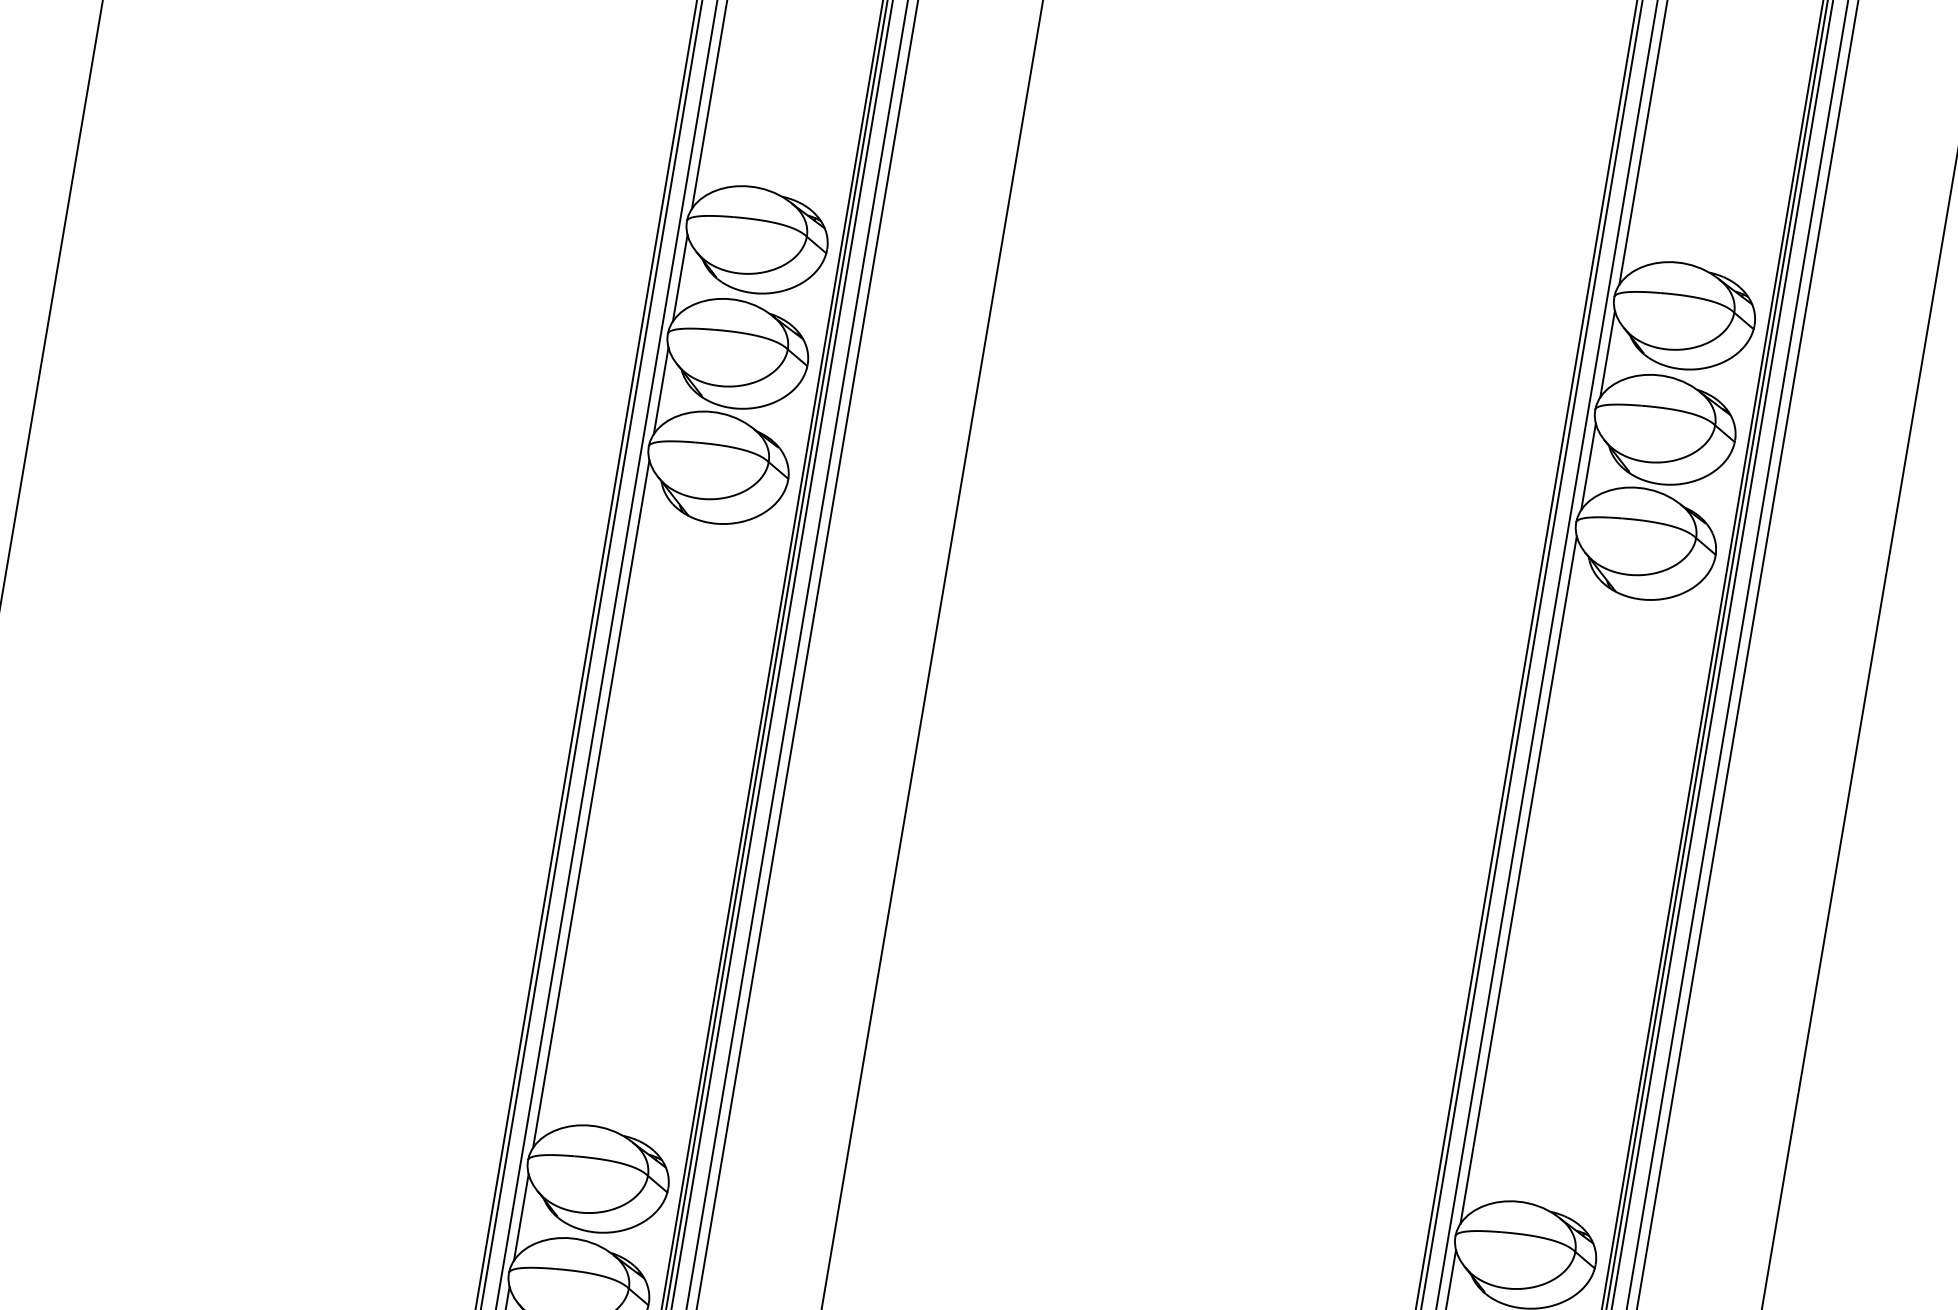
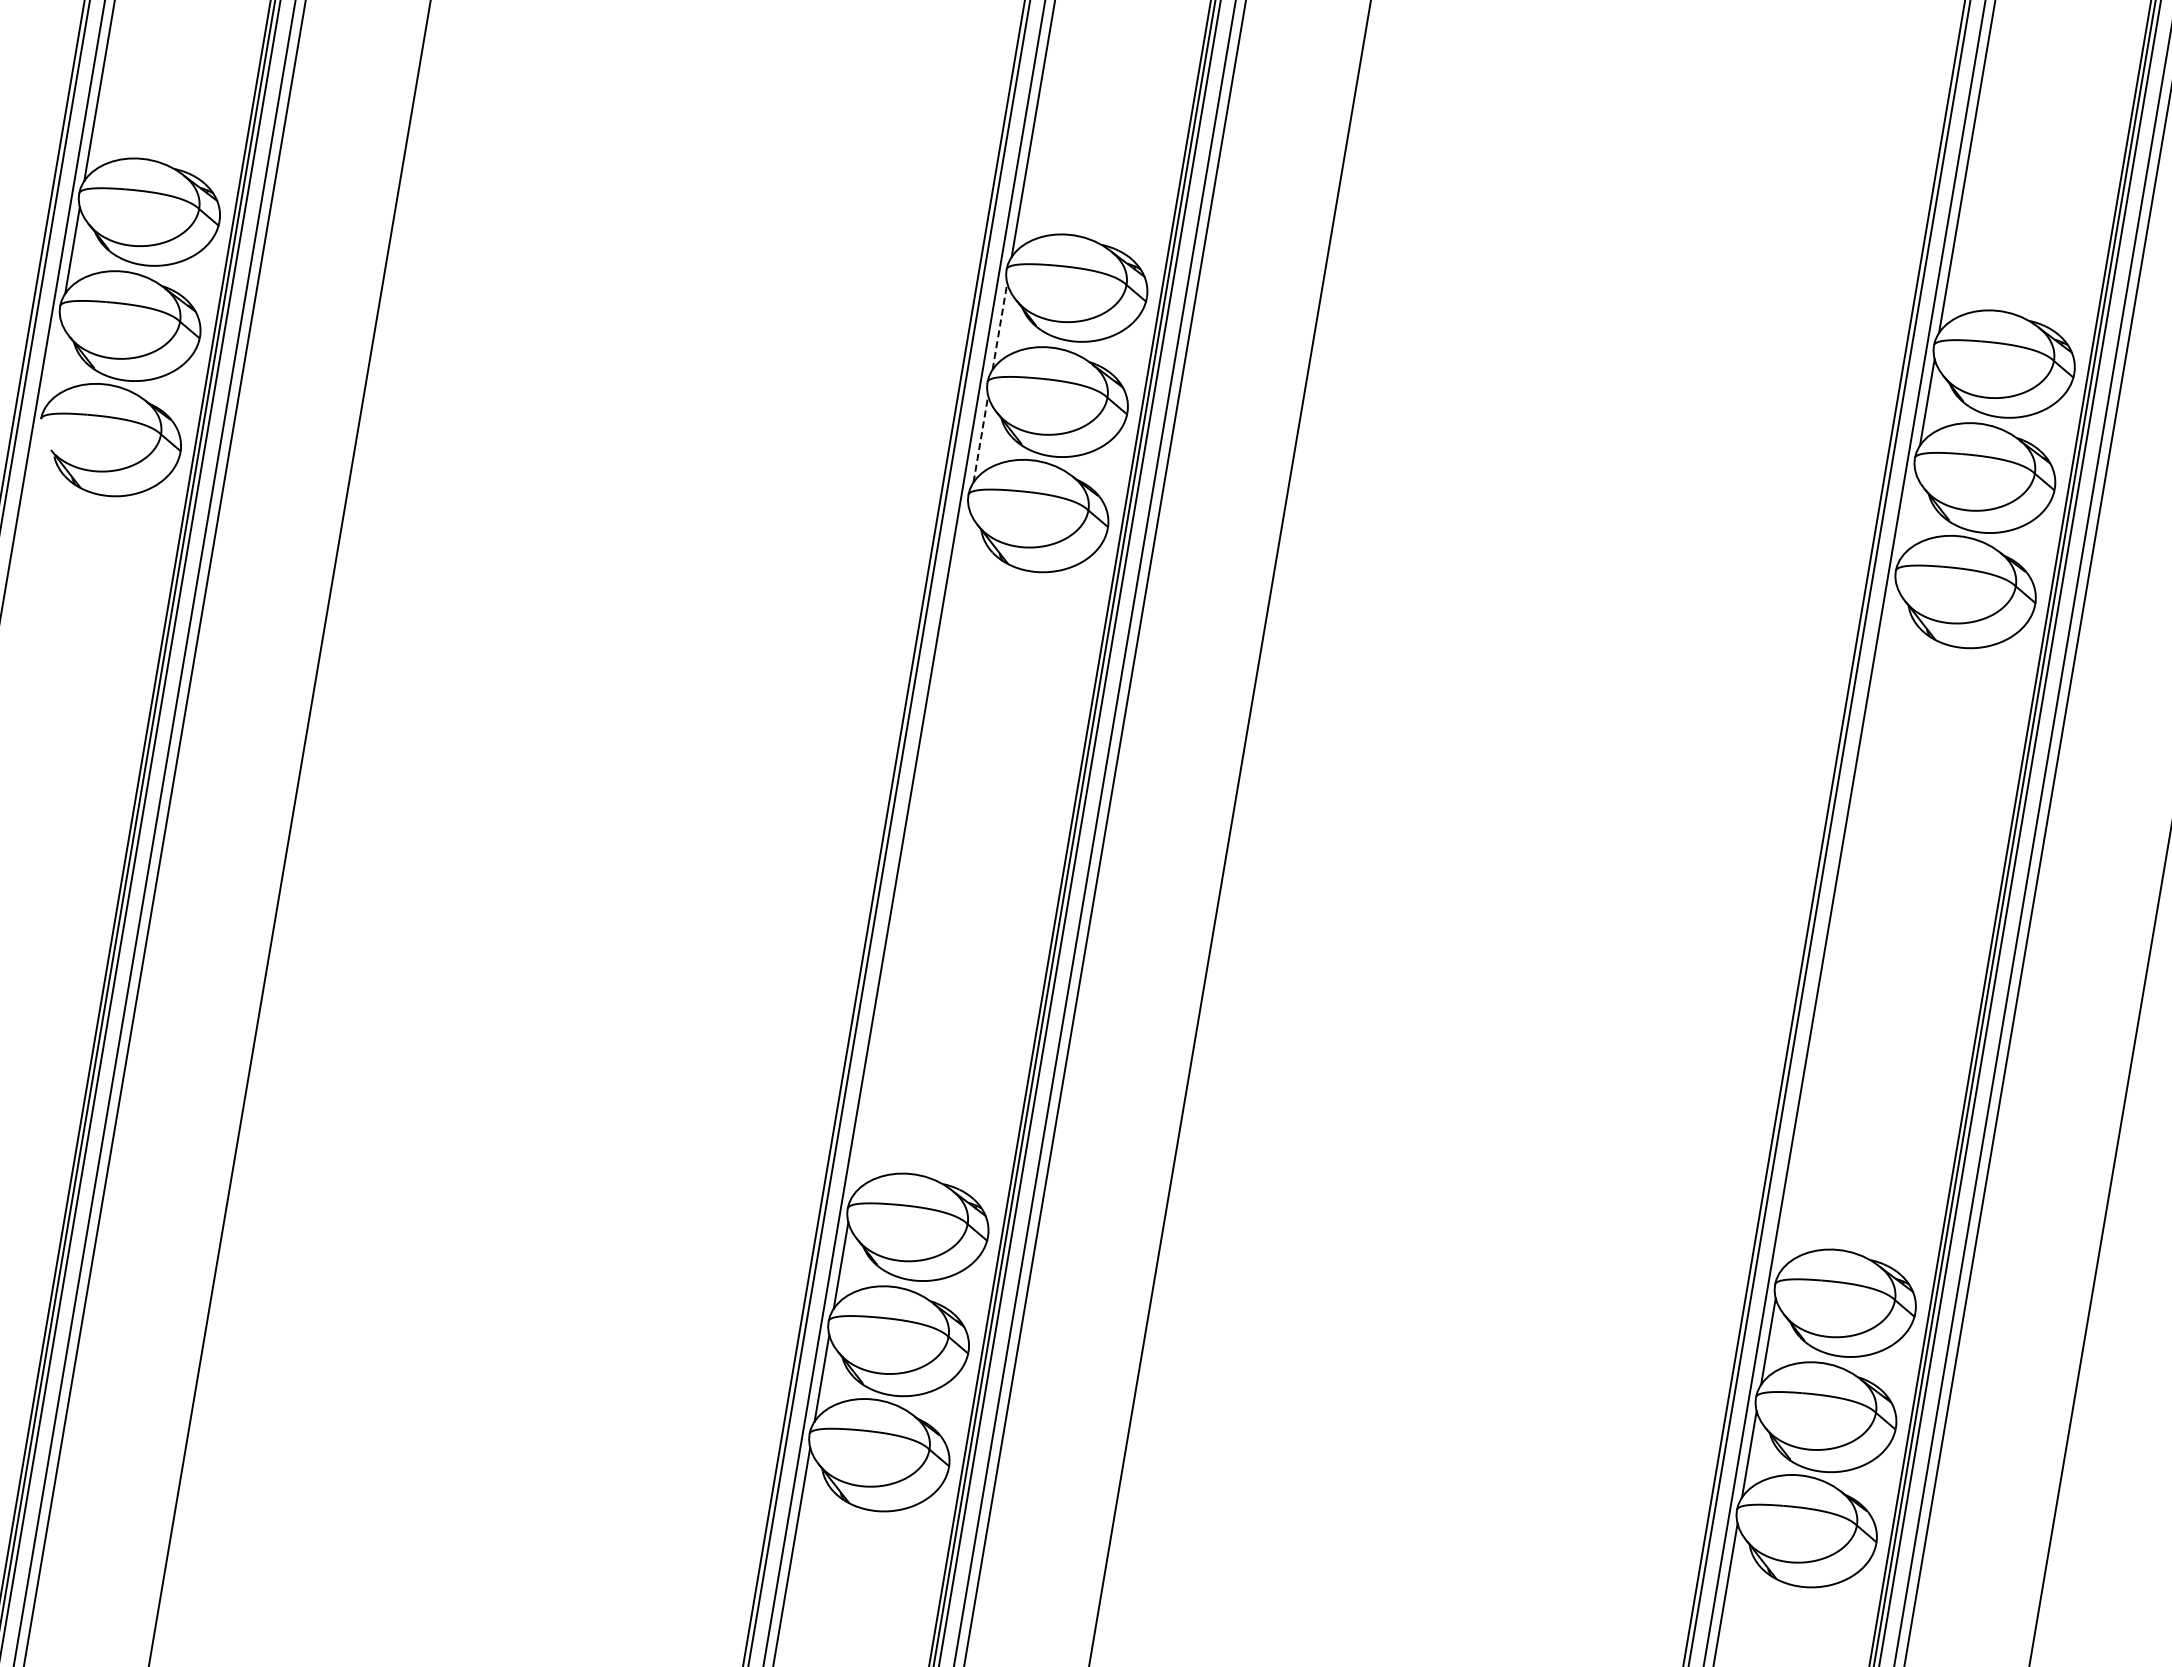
line: (679, 278) -> (999, 326), solid -> dashed
line: (660, 391) -> (980, 439), solid -> dashed
line: (1587, 466) -> (1907, 514), removed
line: (590, 804) -> (910, 852), removed
line: (1518, 880) -> (1838, 928), removed

